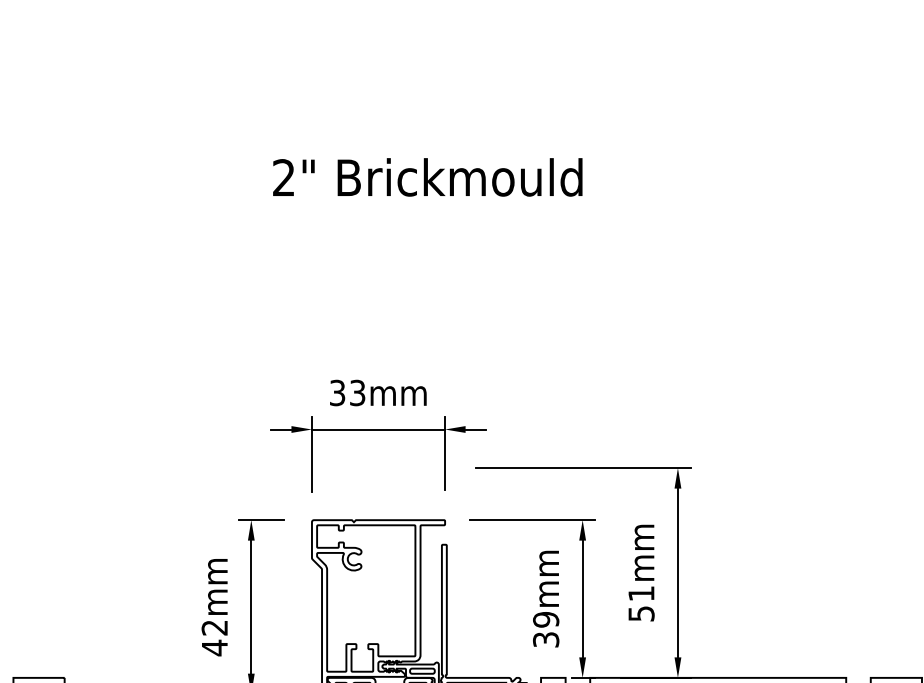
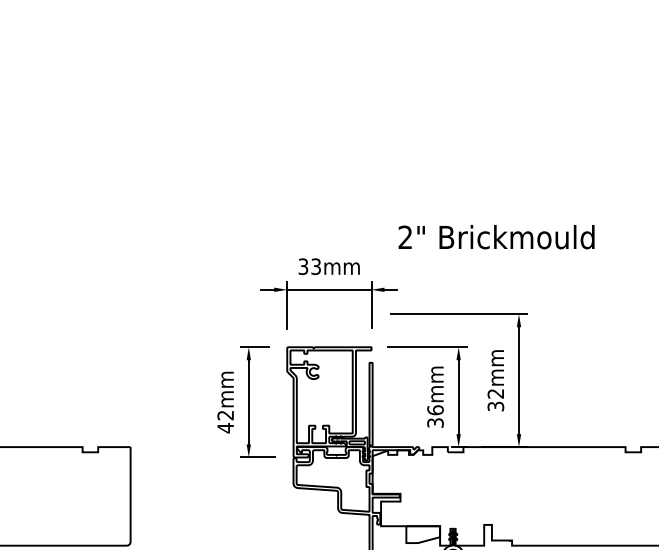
text: (427, 177) -> (496, 237), moved
text: (640, 602) -> (495, 399), 51mm -> 32mm
text: (546, 620) -> (435, 410), 39mm -> 36mm

